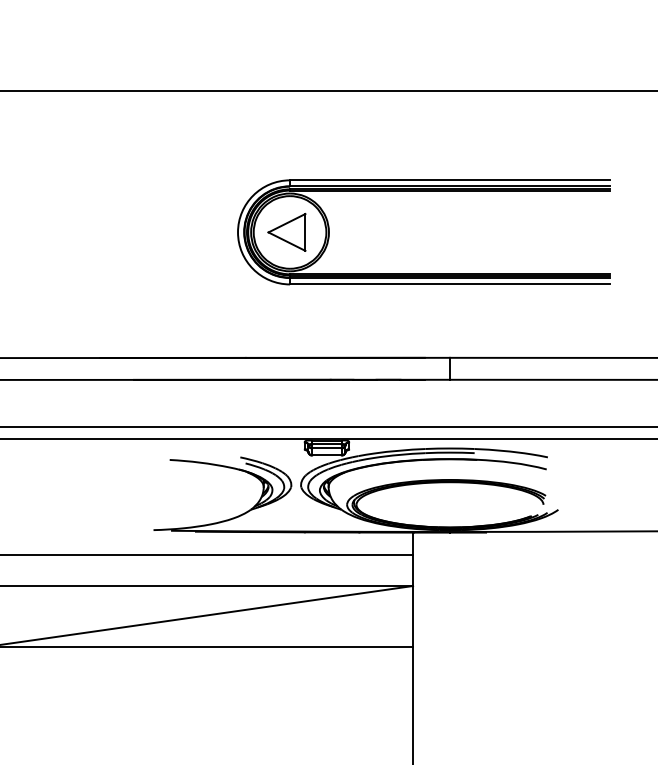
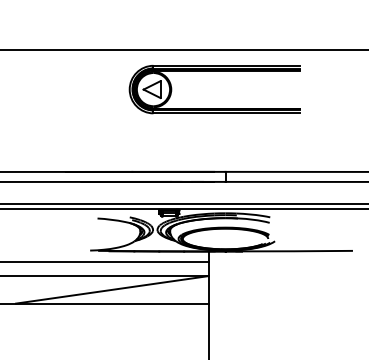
part: (423, 192) -> (214, 71), moved

